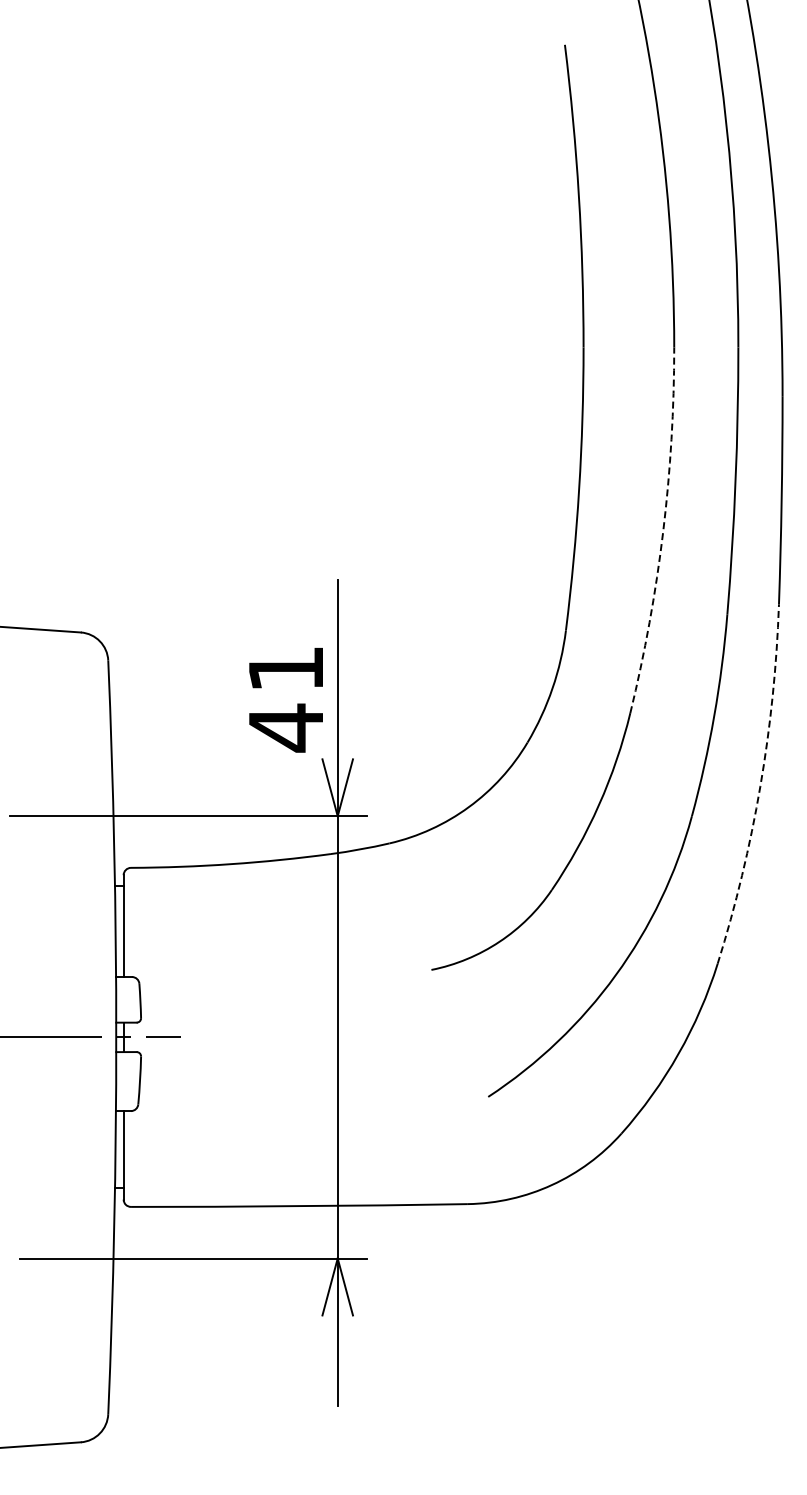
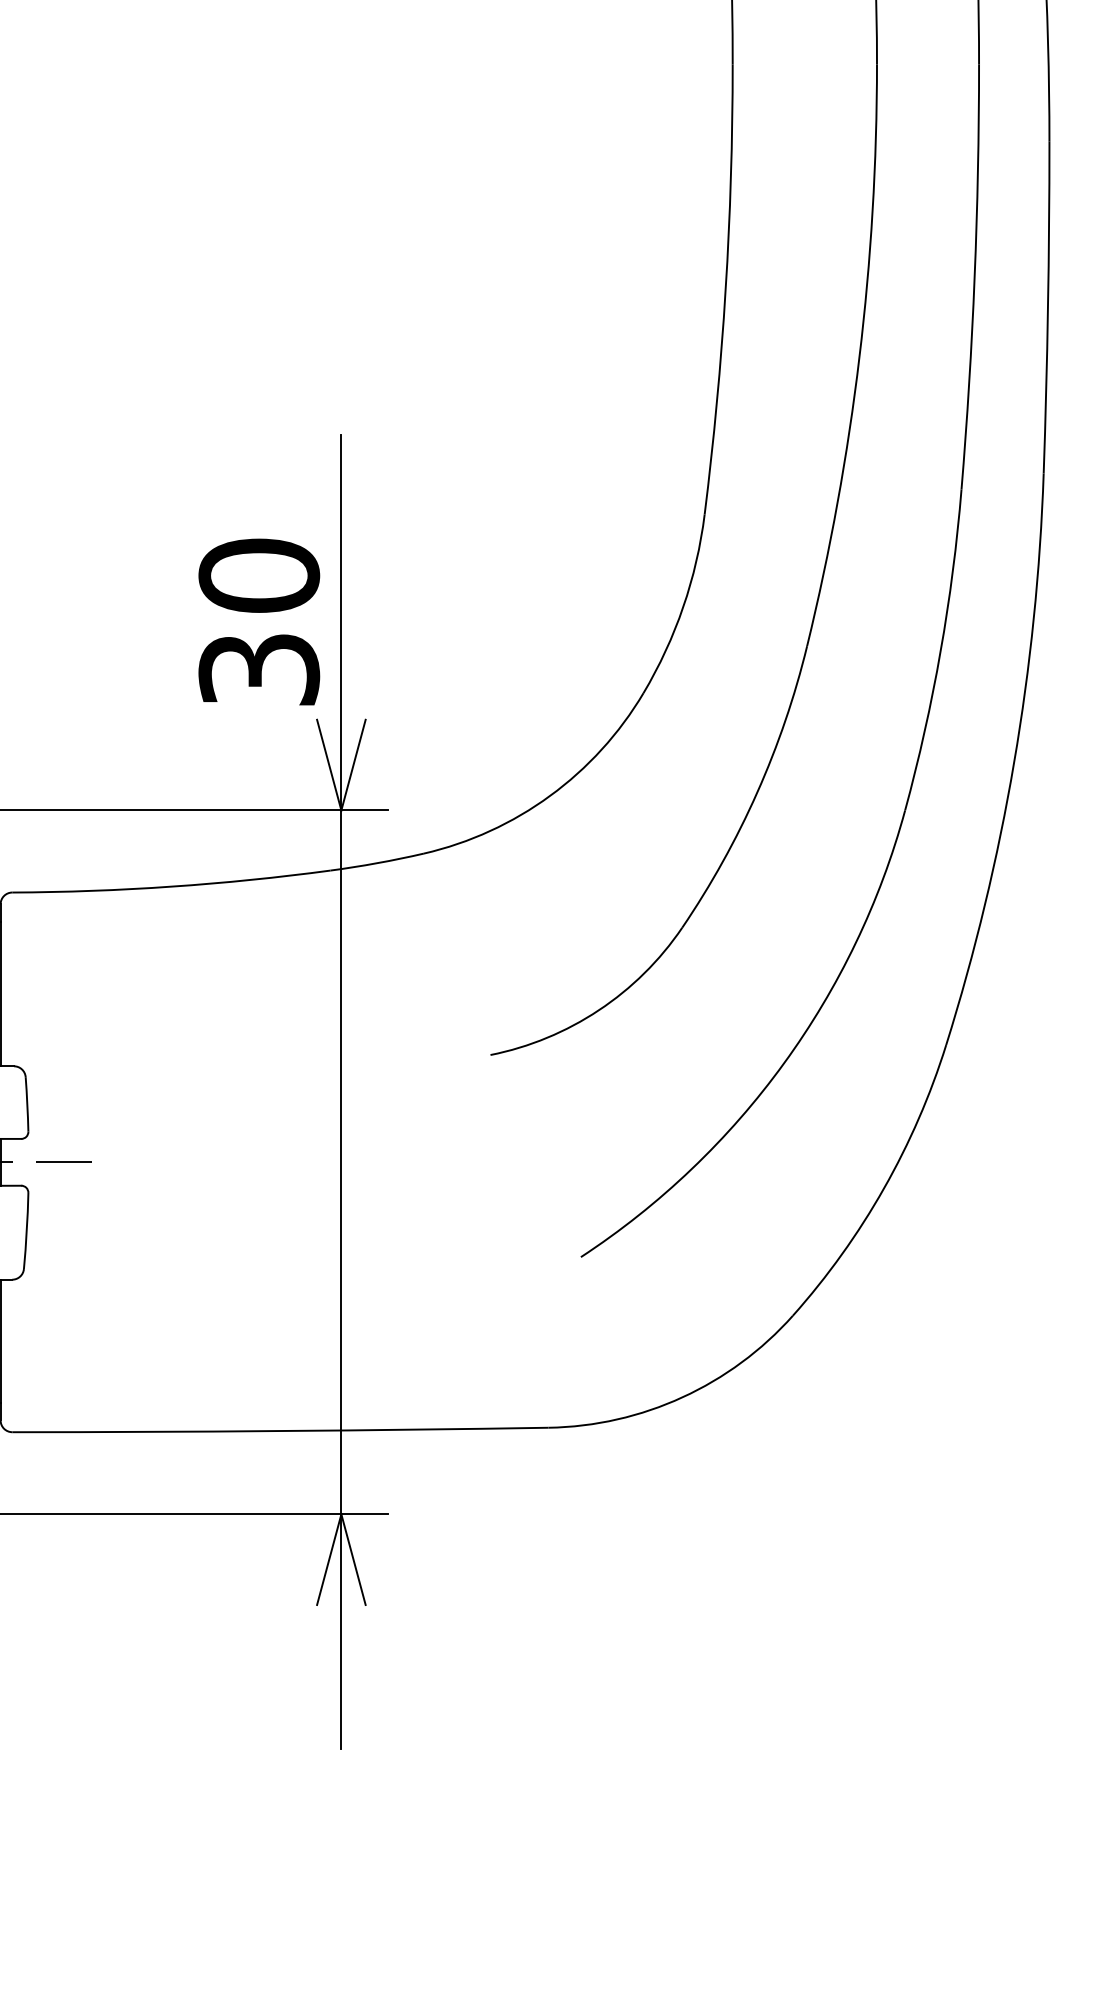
arc: (663, 531) -> (859, 357), dashed -> solid
text: (286, 698) -> (259, 622), 41 -> 30
arc: (760, 786) -> (1014, 763), dashed -> solid

